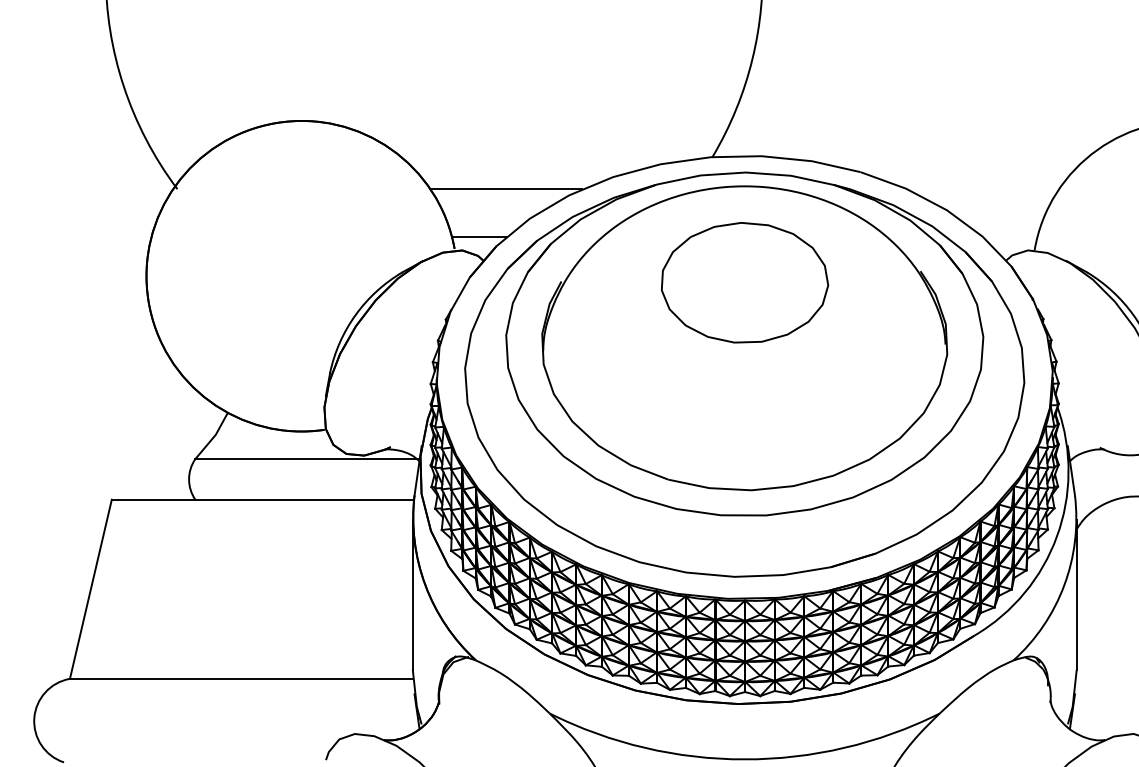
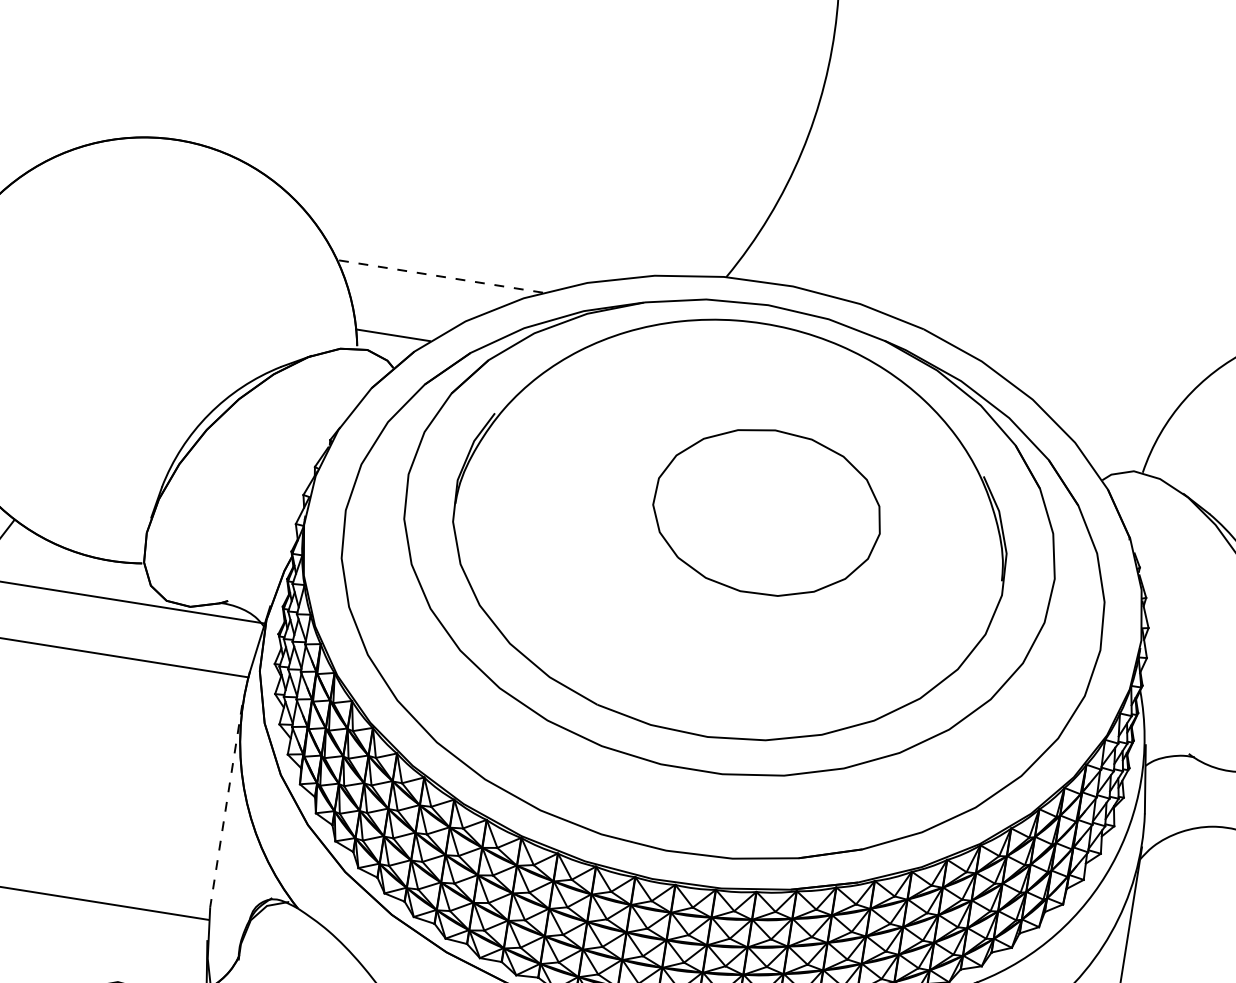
line: (506, 189) -> (440, 276), solid -> dashed
part: (745, 282) -> (768, 512), moved
line: (412, 594) -> (225, 805), solid -> dashed

